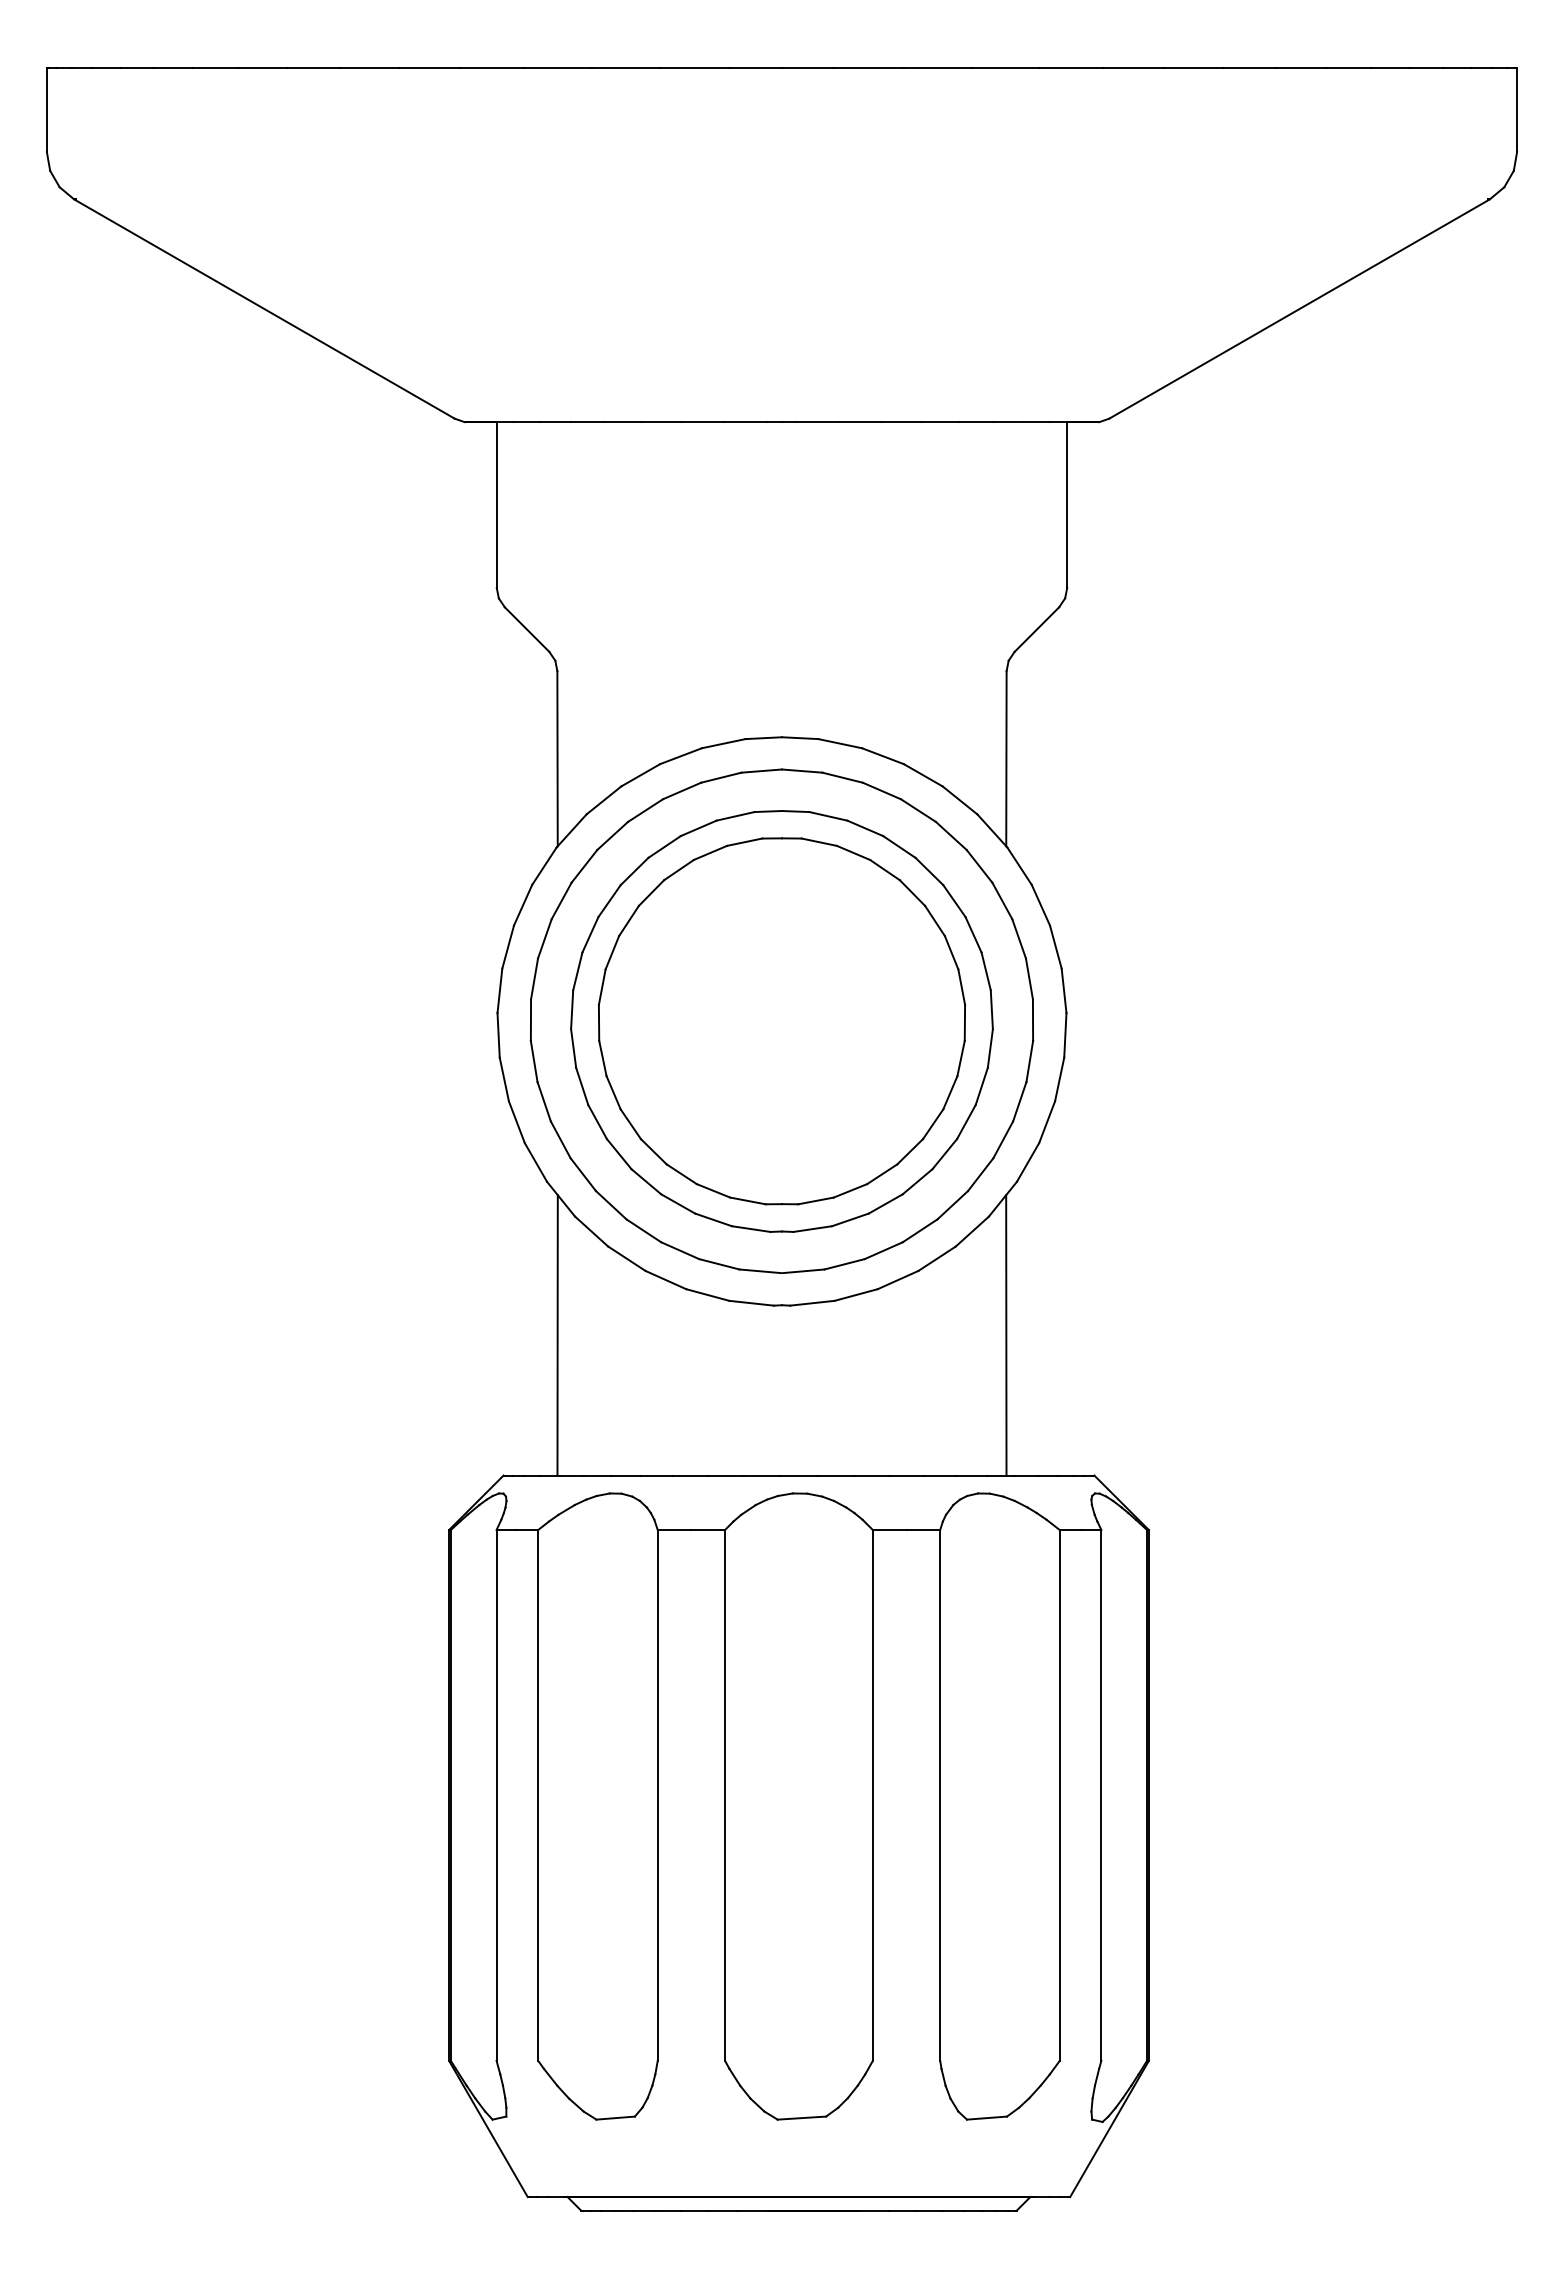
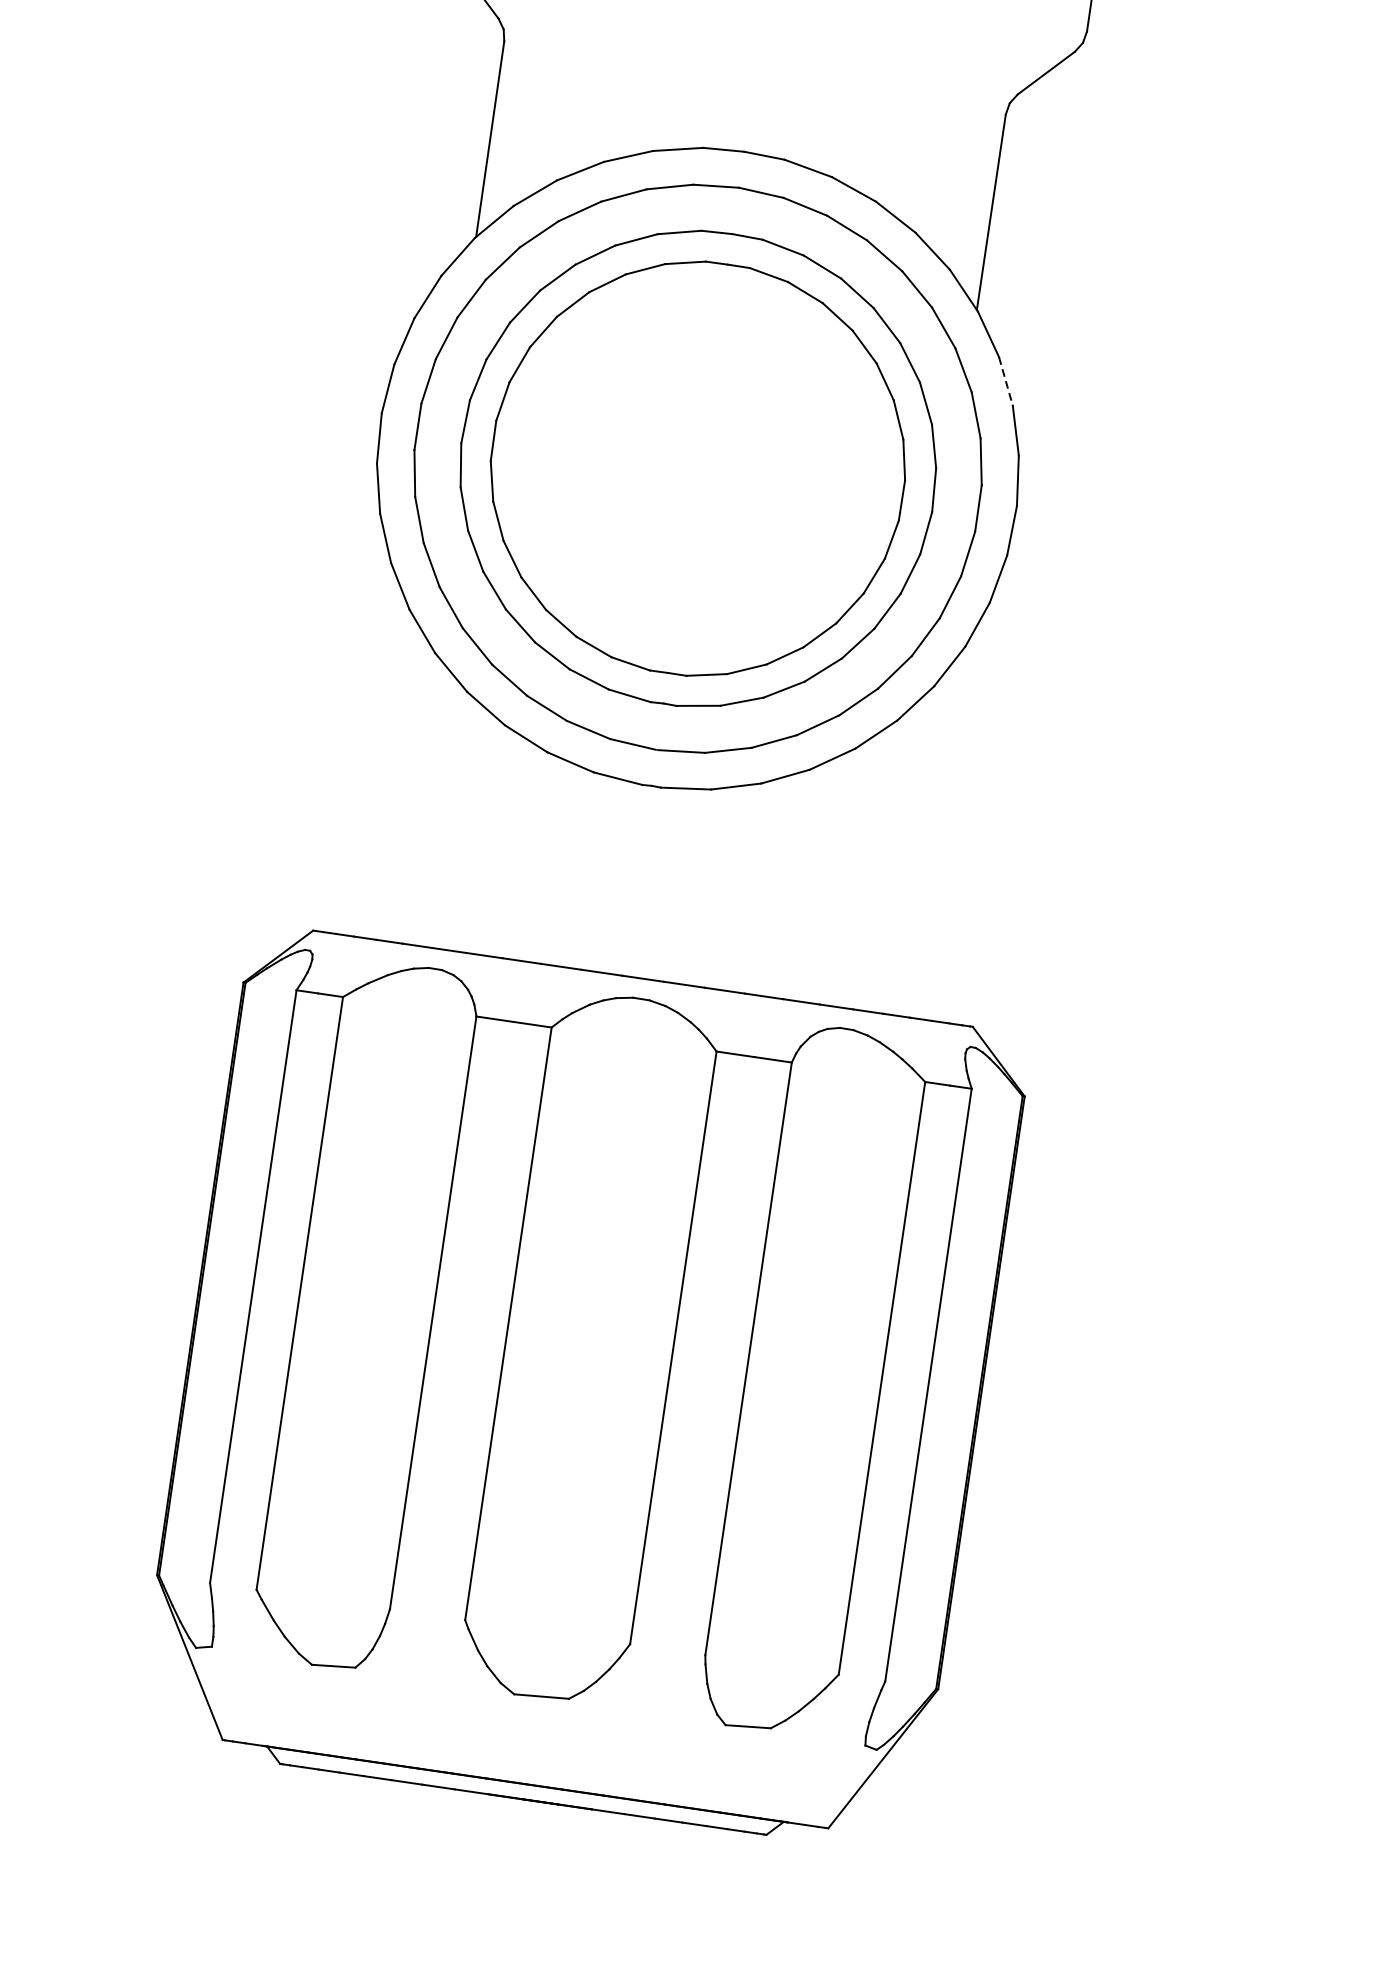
line: (1041, 905) -> (1006, 381), solid -> dashed
line: (557, 1335) -> (396, 783), removed
line: (1006, 1335) -> (897, 856), removed

